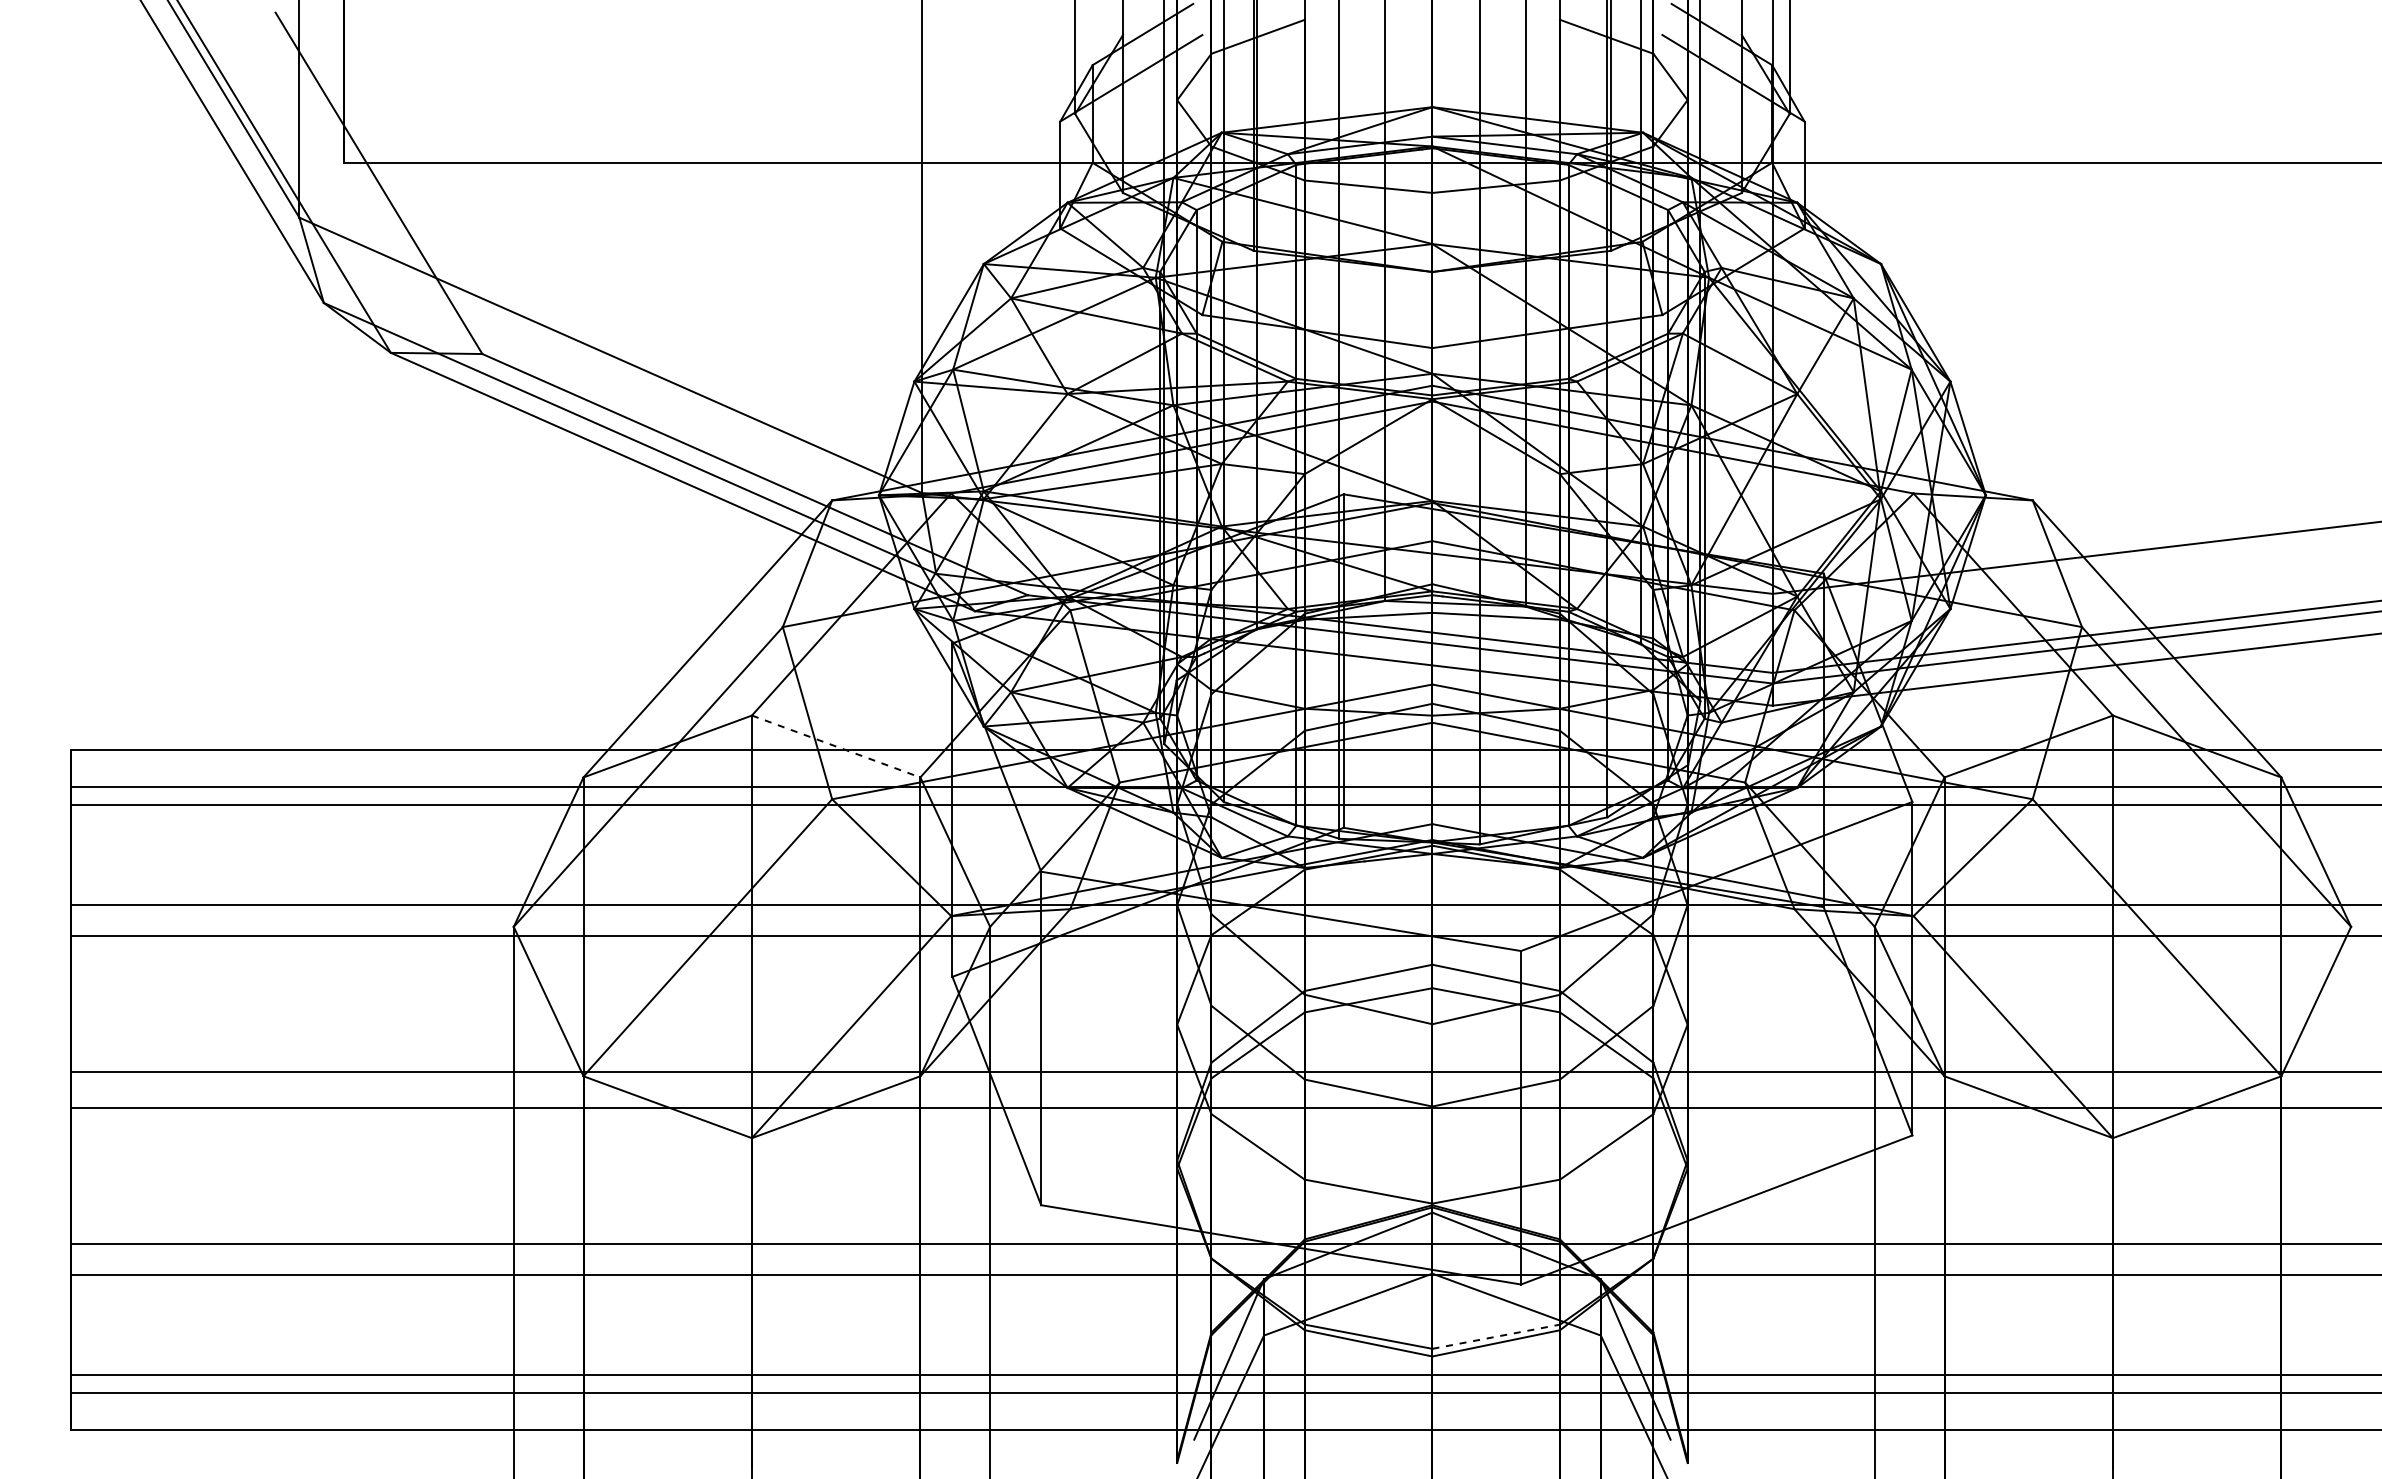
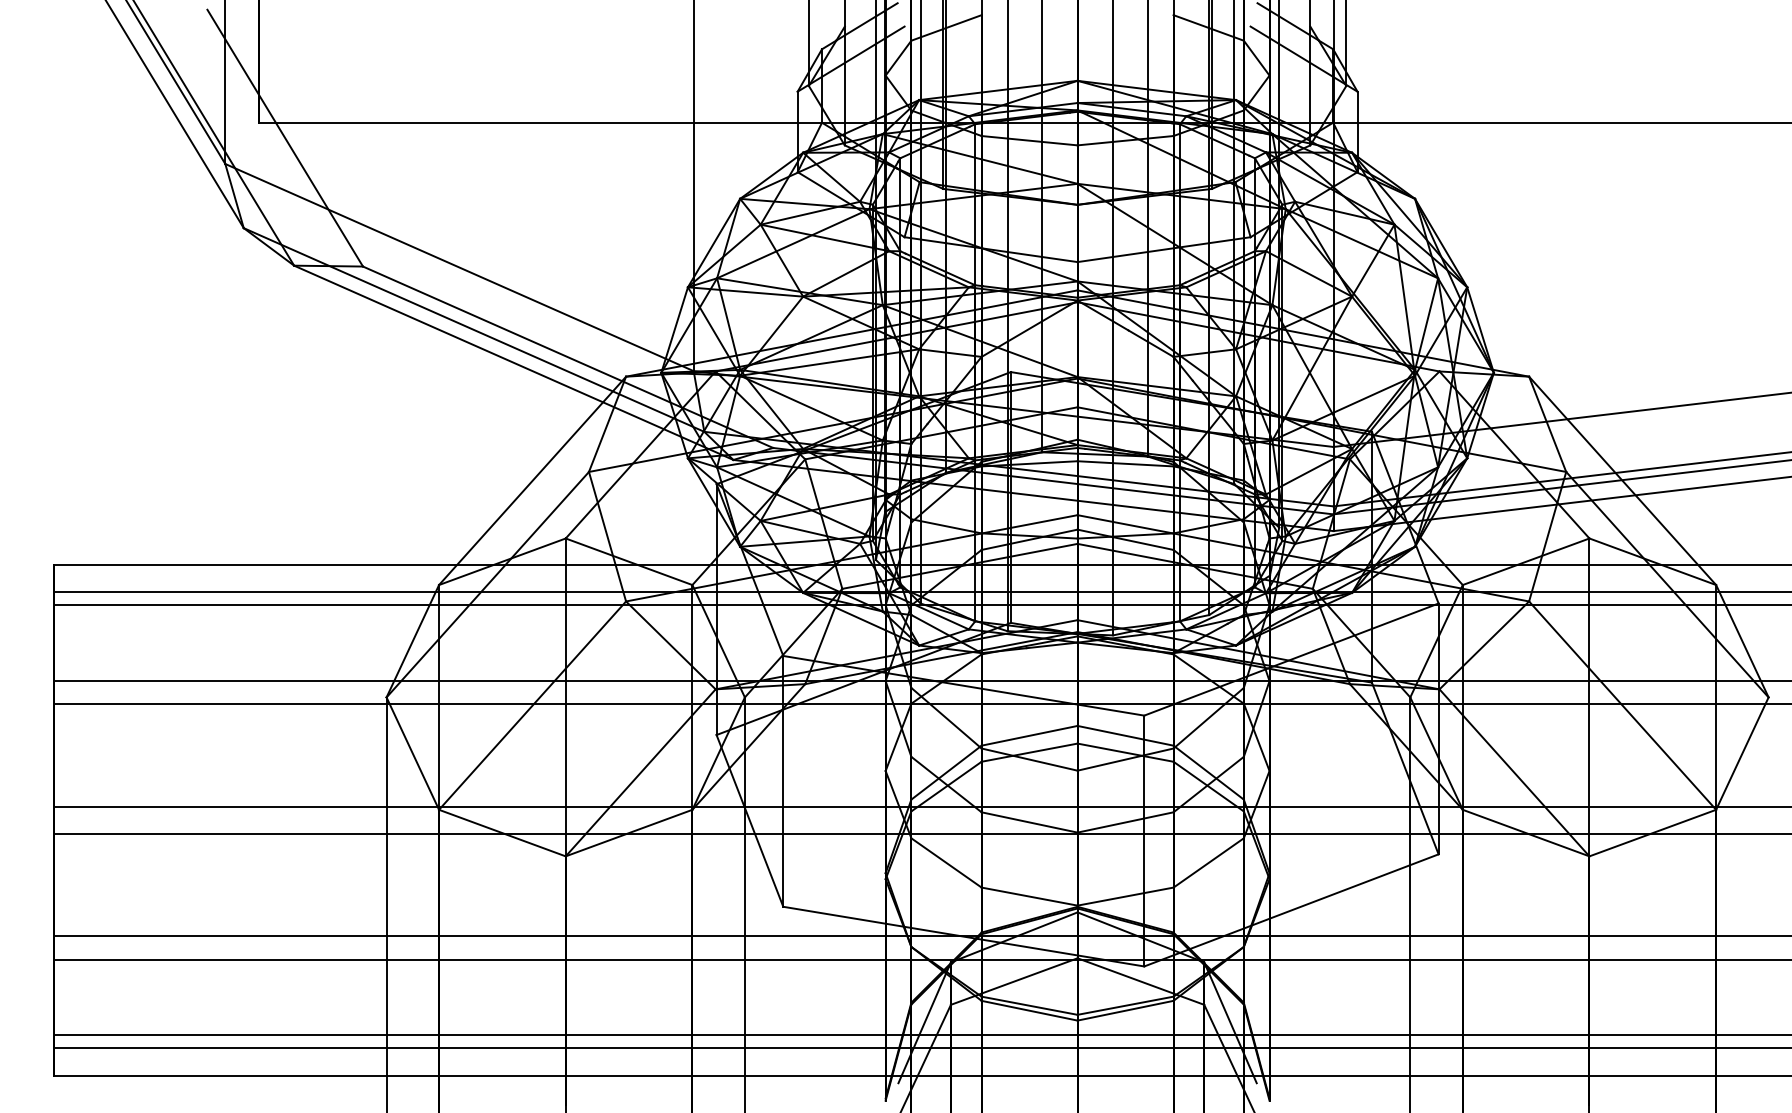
line: (836, 746) -> (629, 561), dashed -> solid
line: (1496, 1336) -> (1125, 1005), dashed -> solid

